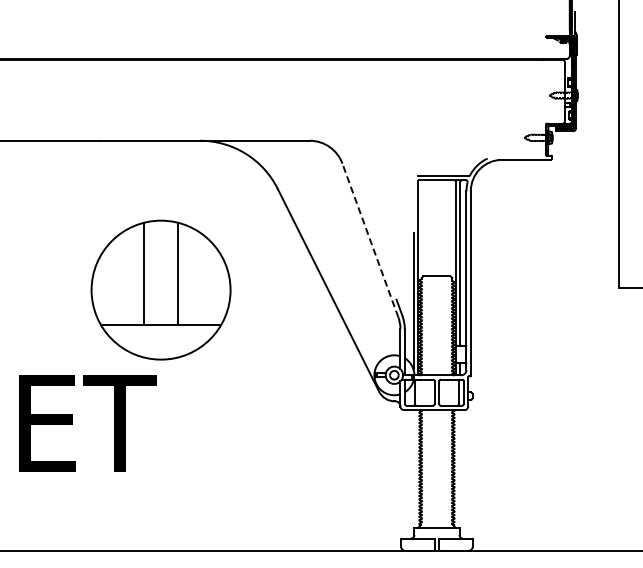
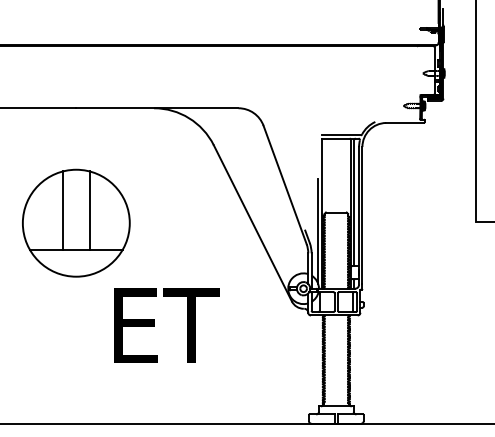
line: (370, 240) -> (285, 185), dashed -> solid
part: (160, 289) -> (75, 222), moved
text: (87, 423) -> (166, 325), moved

